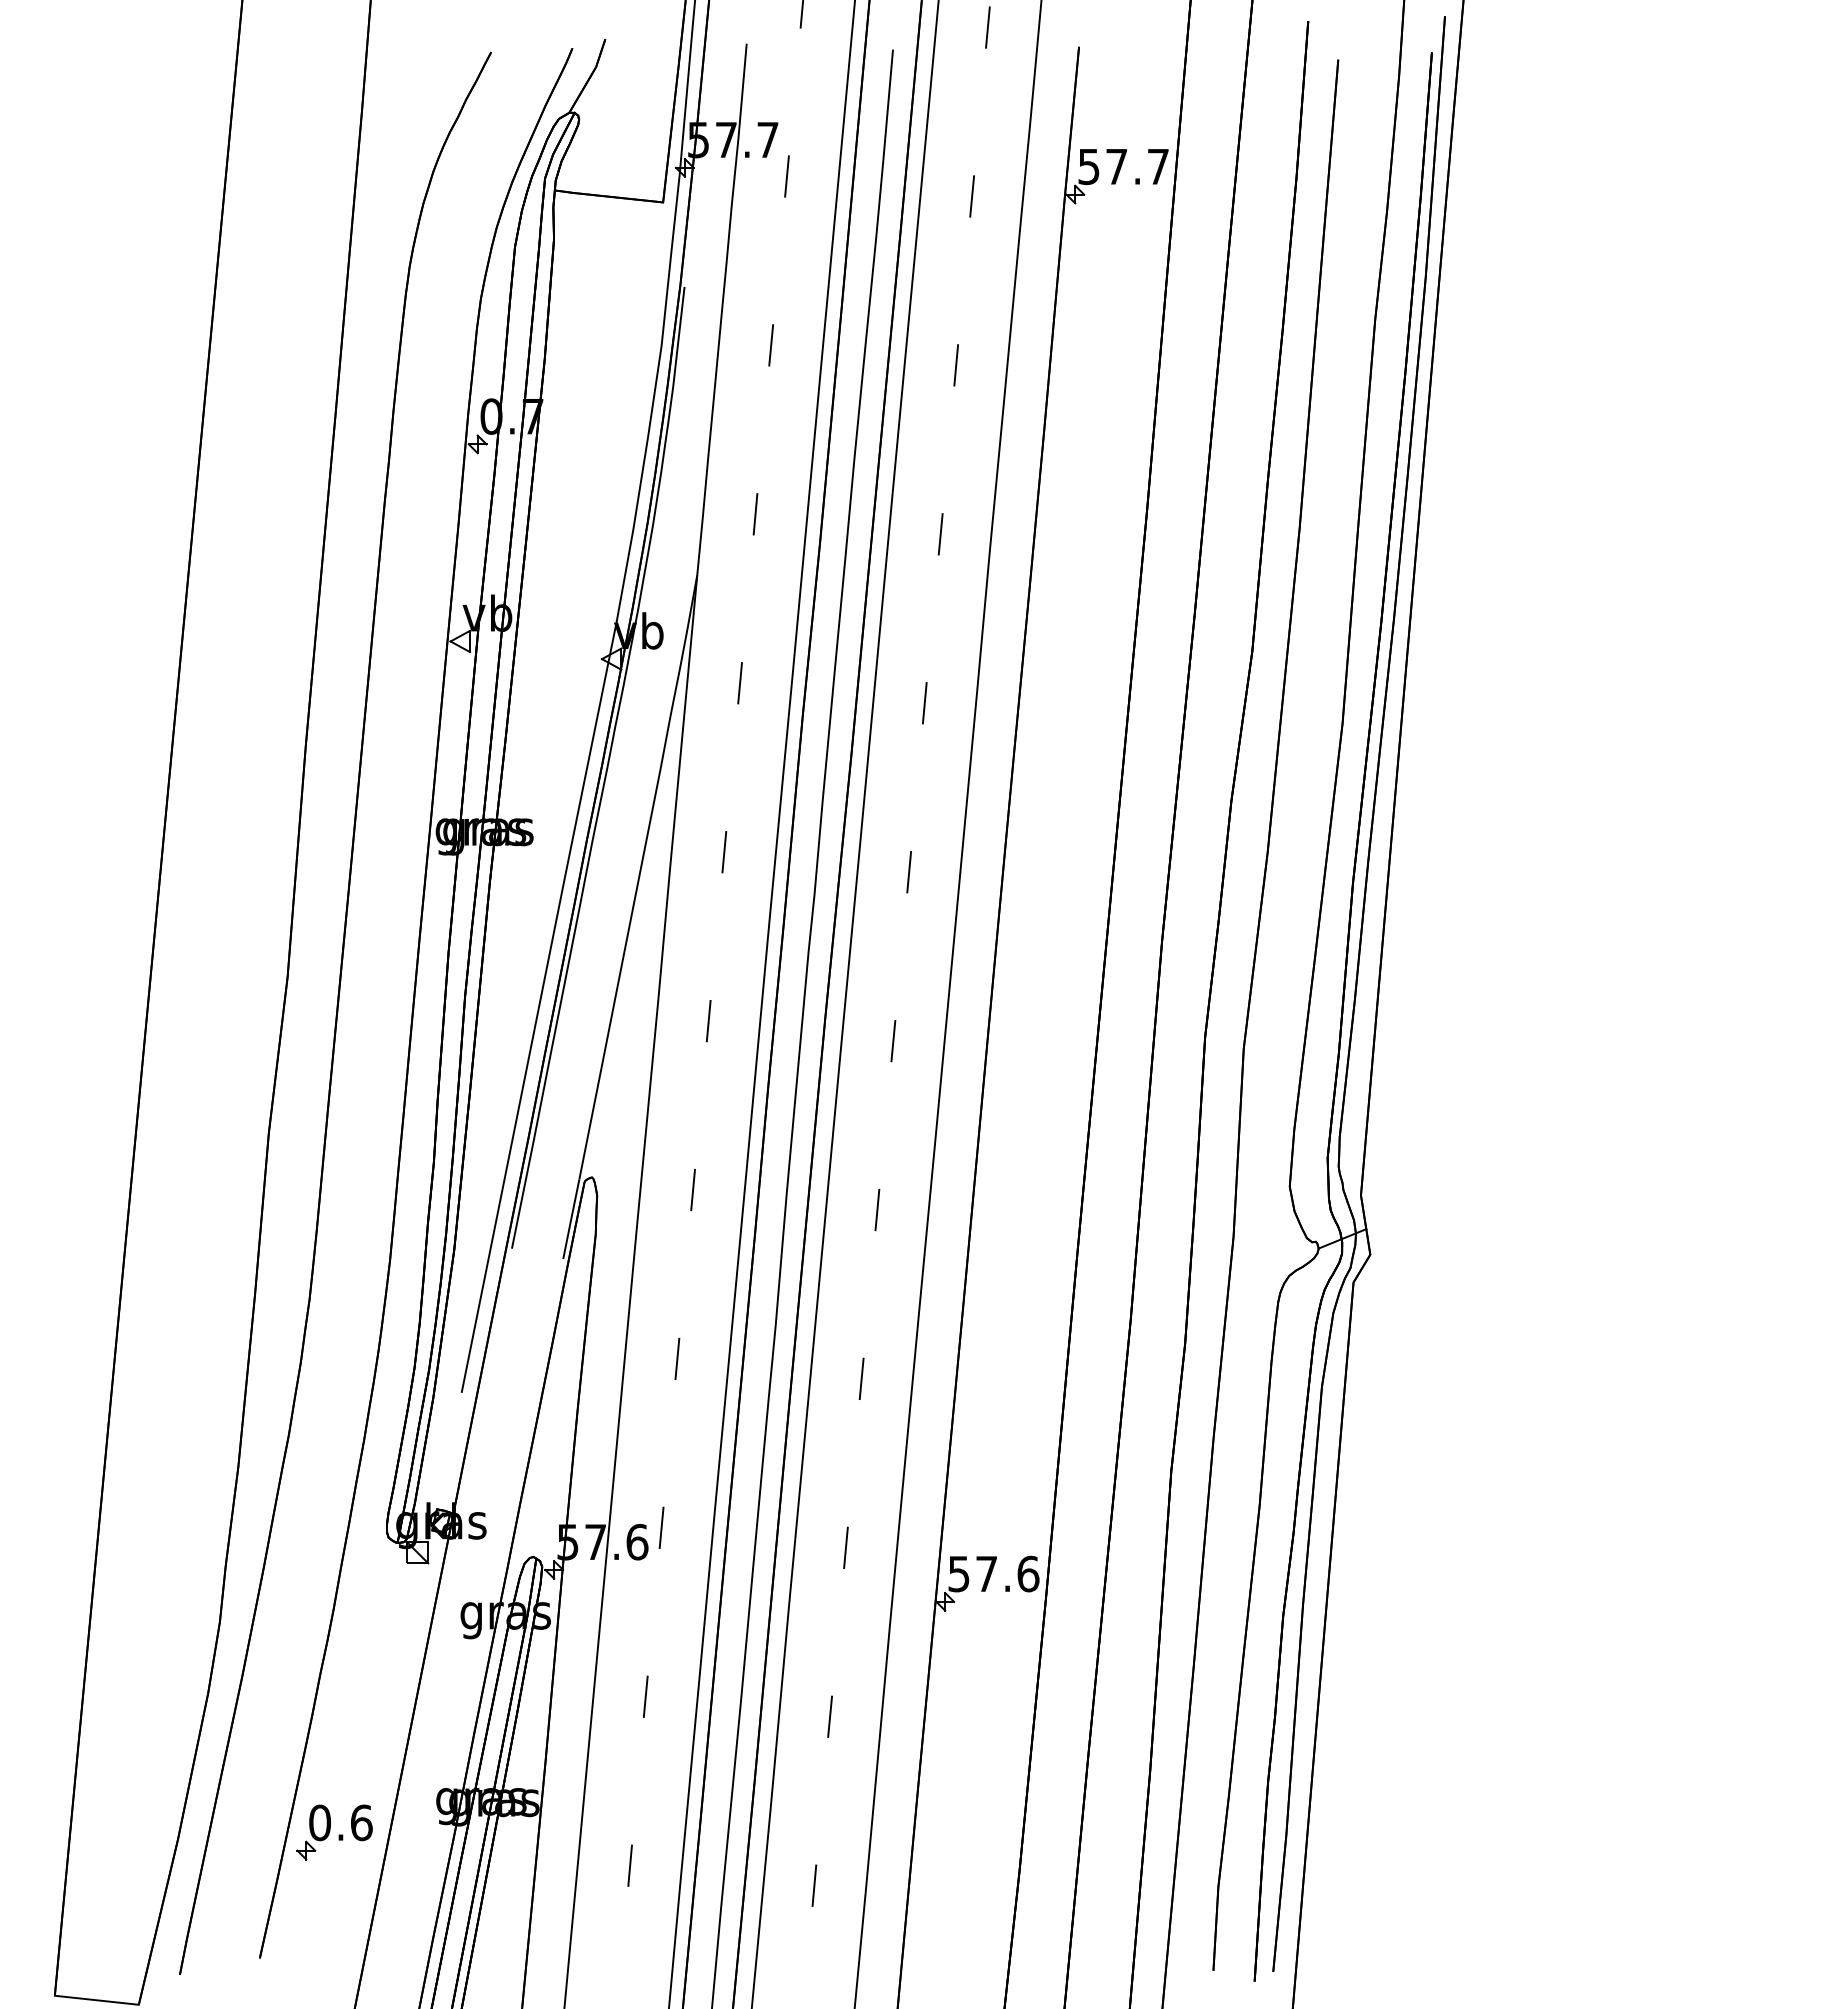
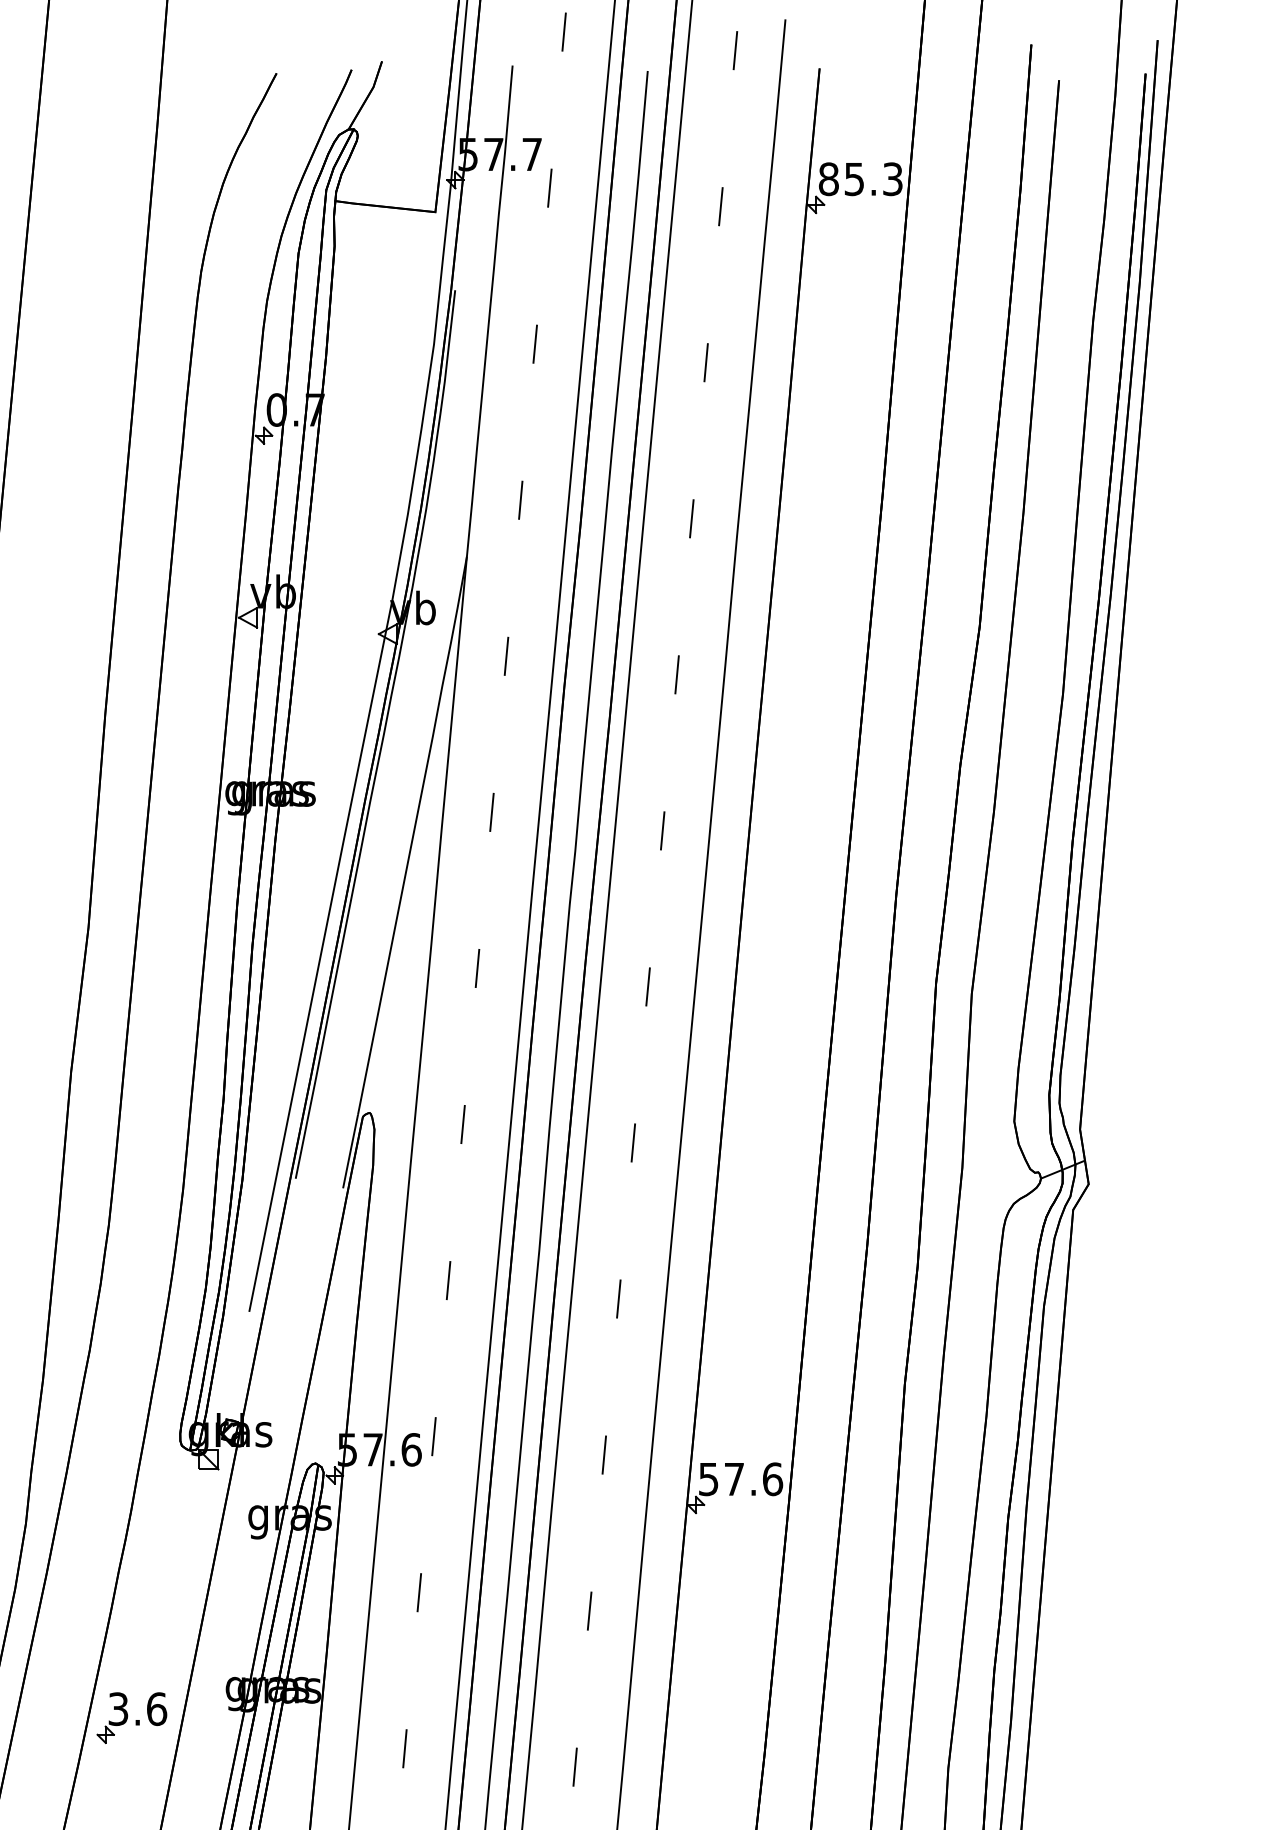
text: (1123, 166) -> (860, 178), 57.7 -> 85.3
text: (320, 1822) -> (118, 1708), 0.6 -> 3.6

